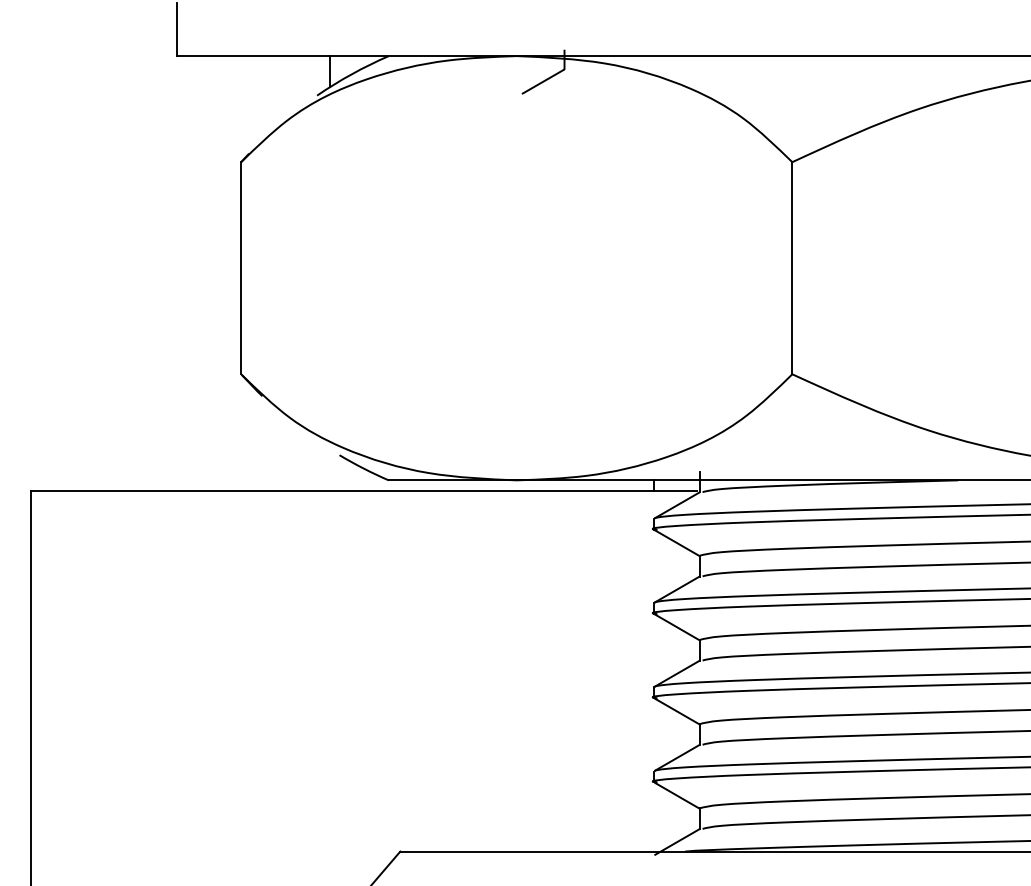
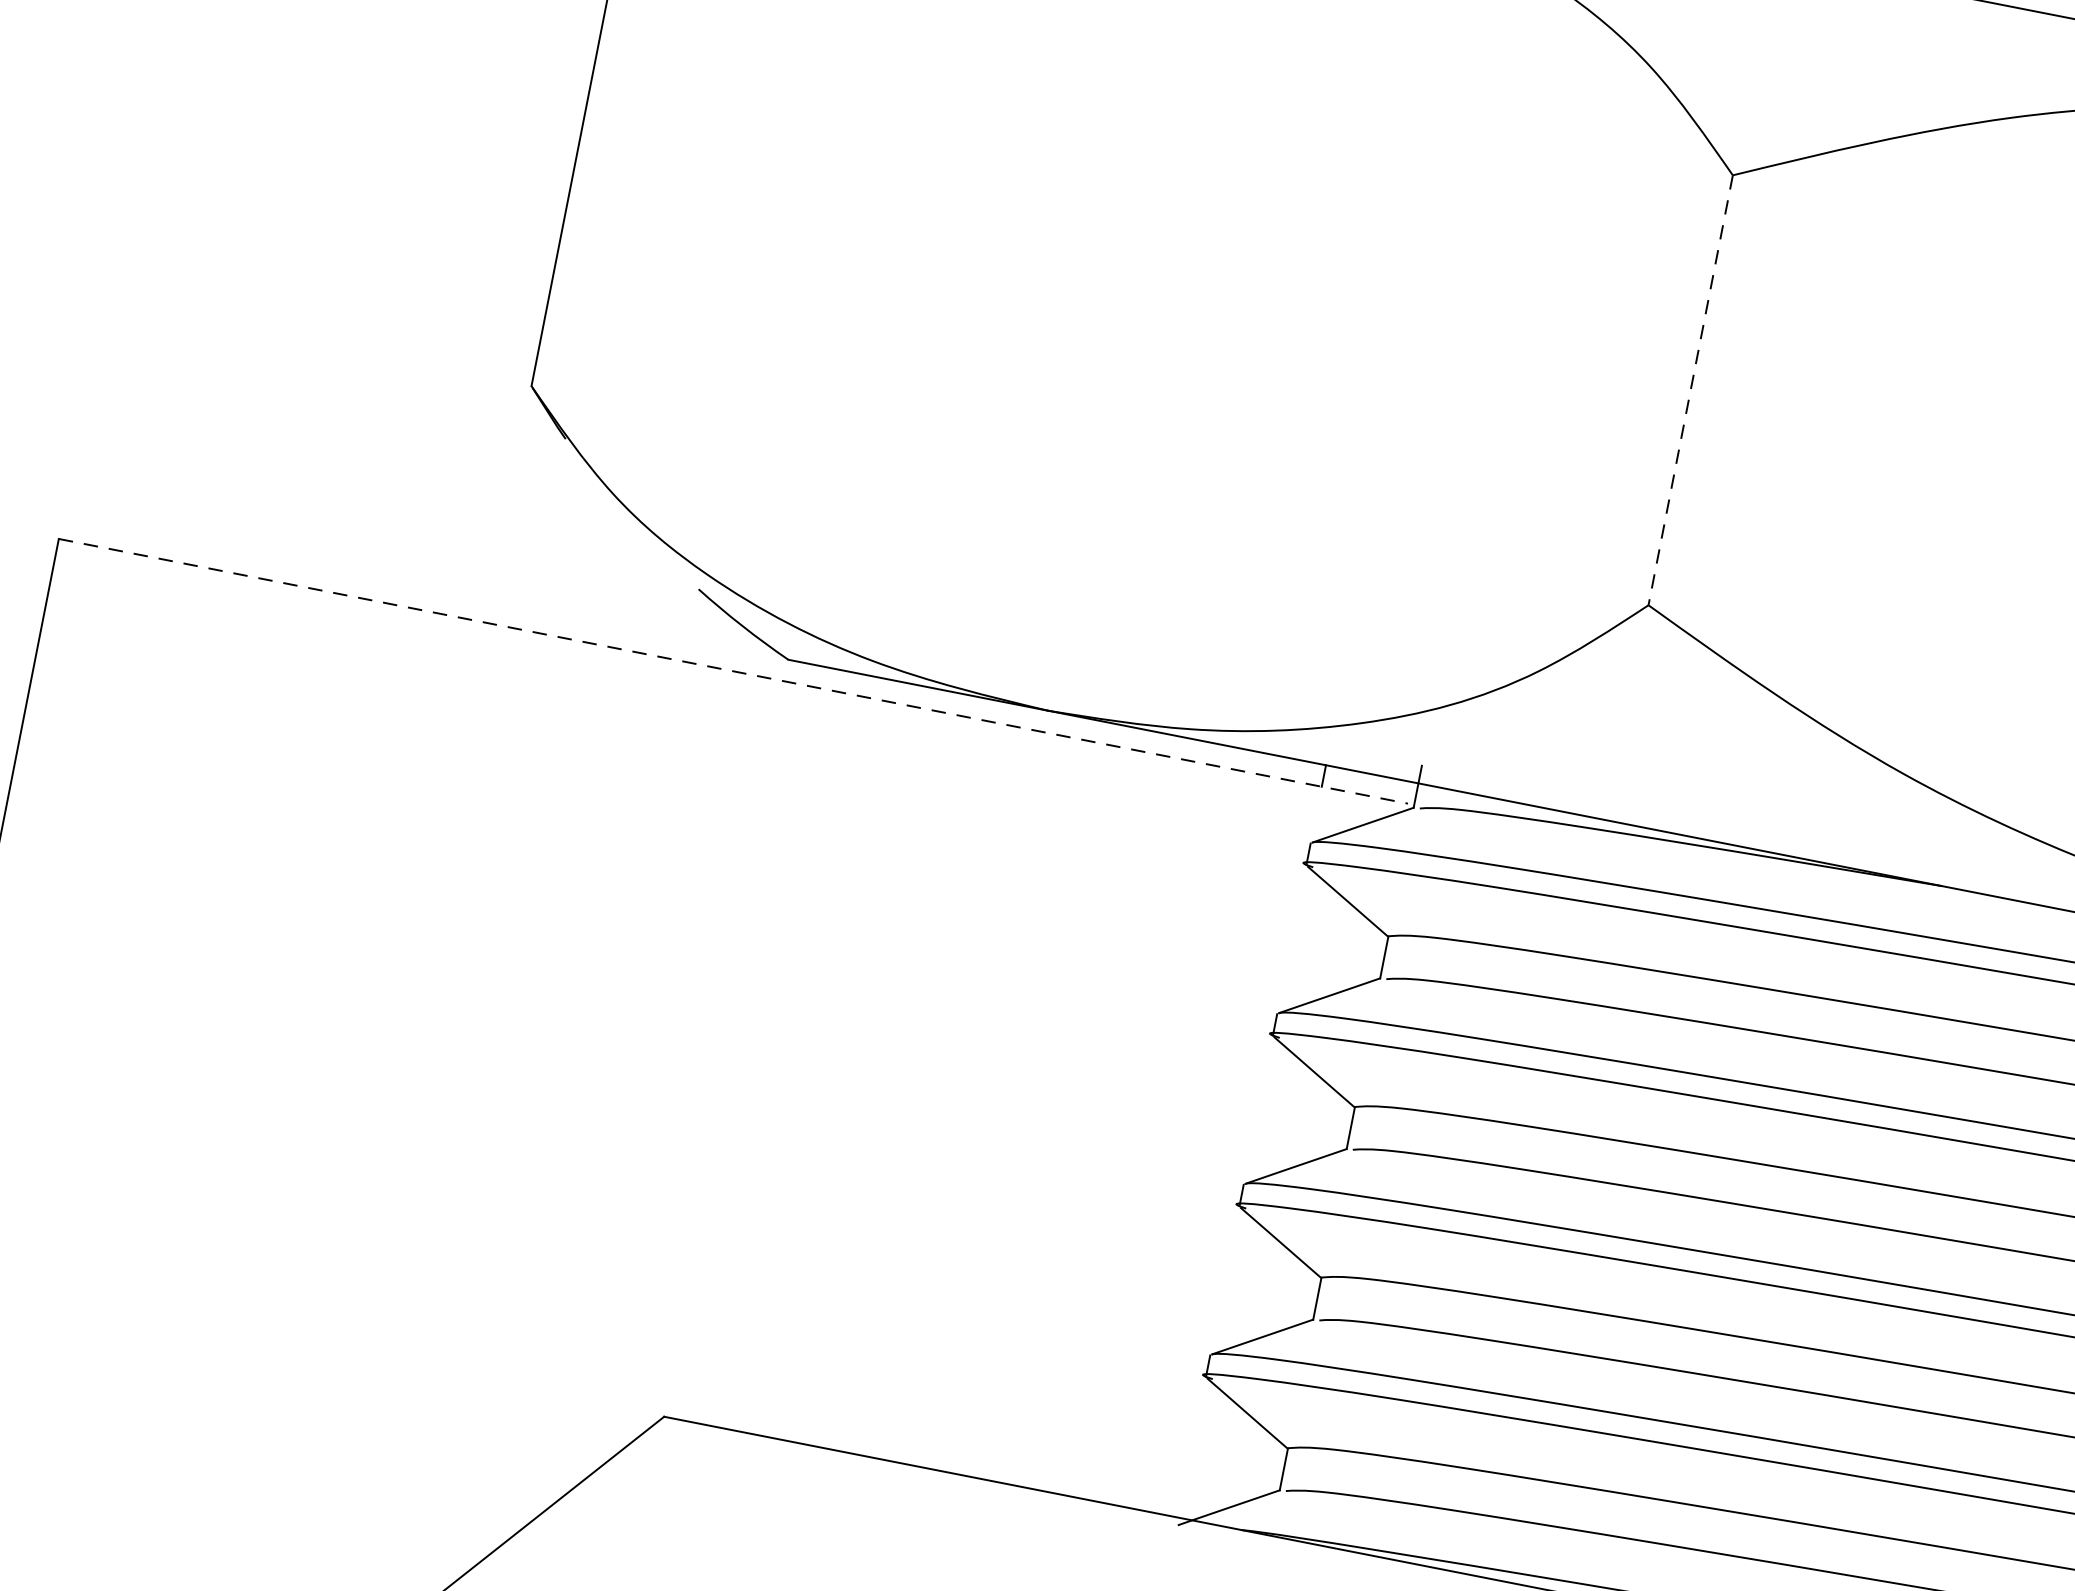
line: (792, 268) -> (1690, 390), solid -> dashed
line: (363, 490) -> (733, 670), solid -> dashed

